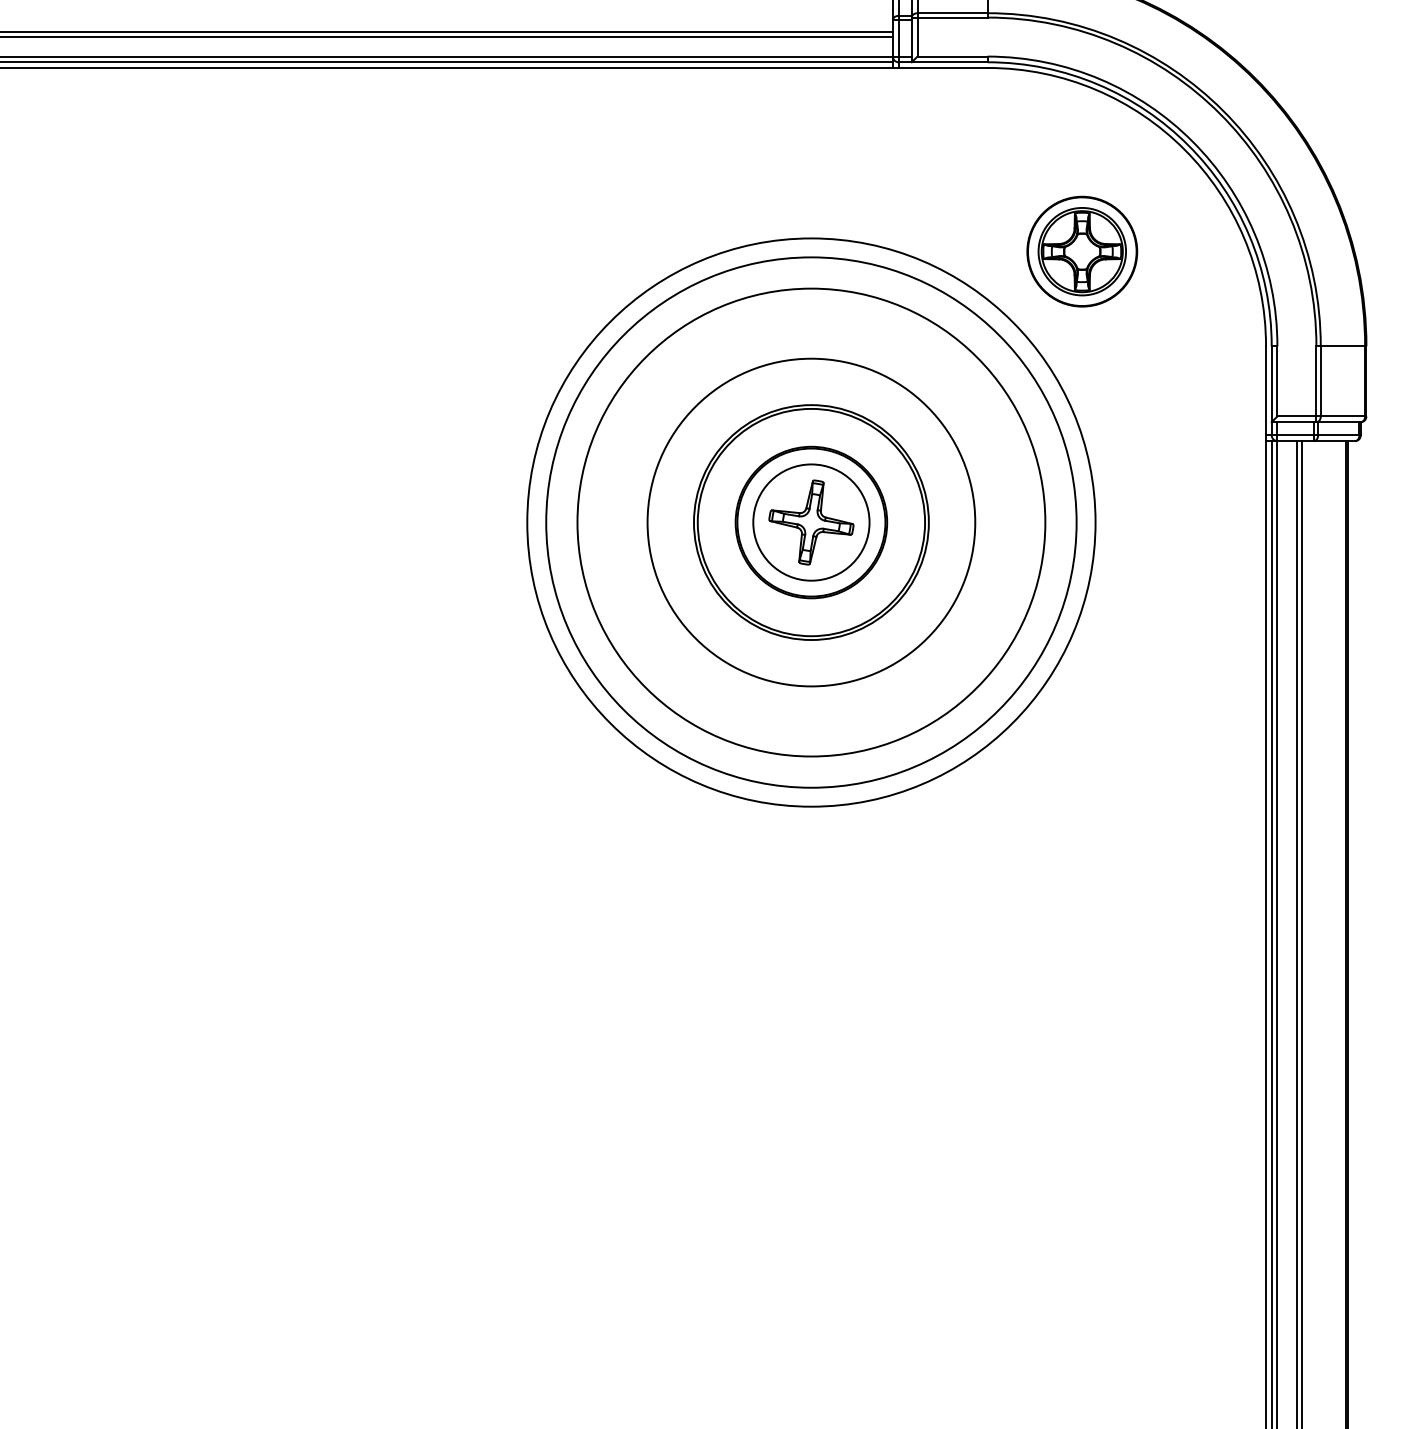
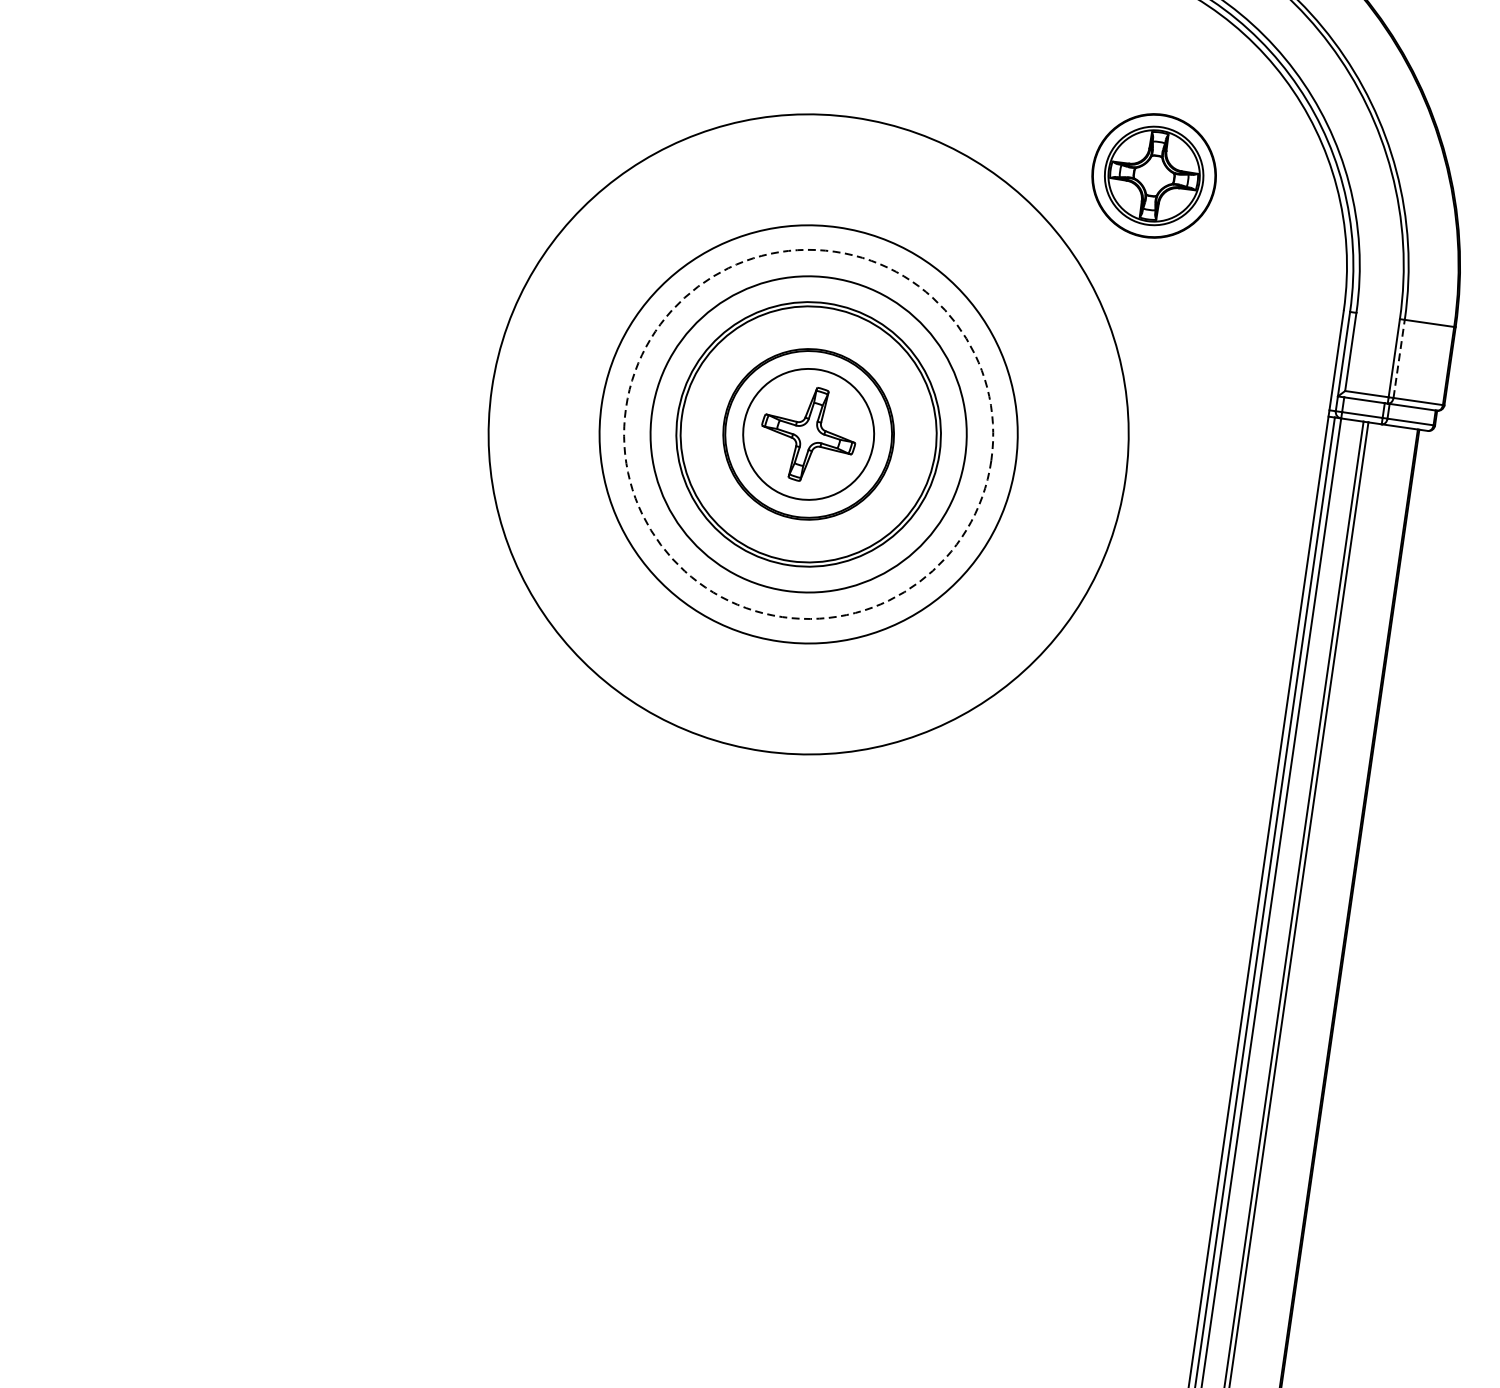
line: (1320, 380) -> (1399, 357), solid -> dashed
circle: (811, 522) -> (808, 434), size x0.6
circle: (811, 522) -> (808, 434), size x0.7
circle: (811, 522) -> (808, 434), solid -> dashed

